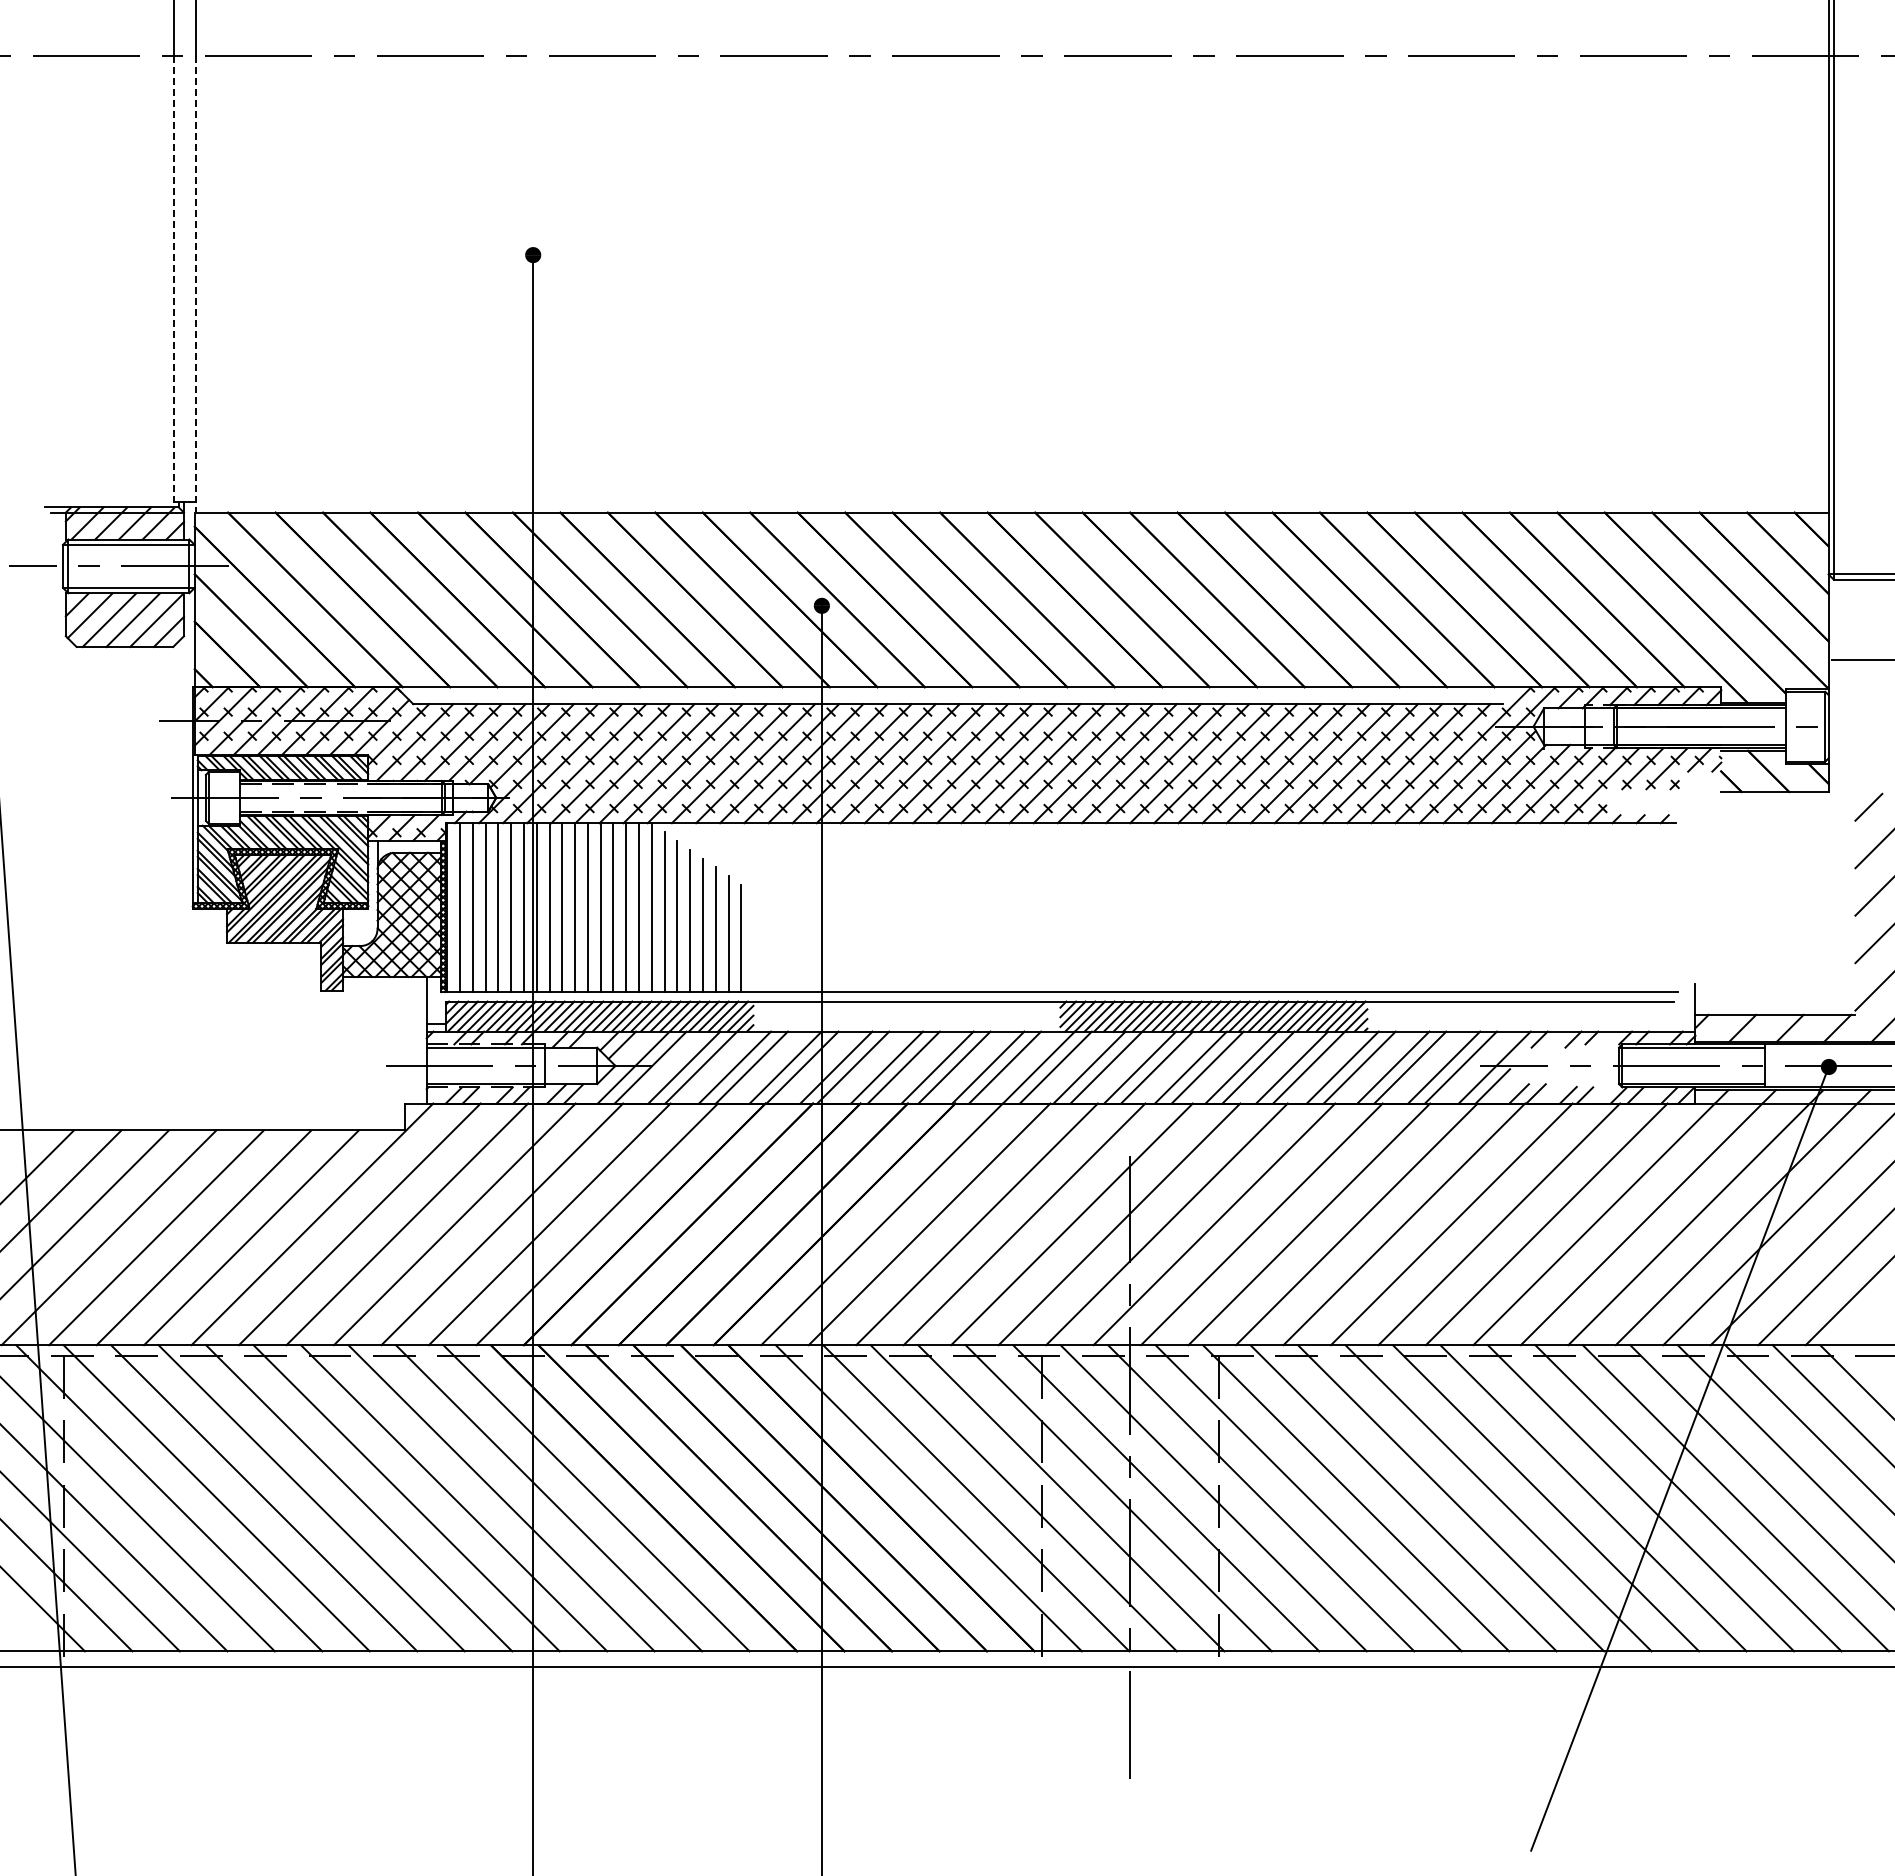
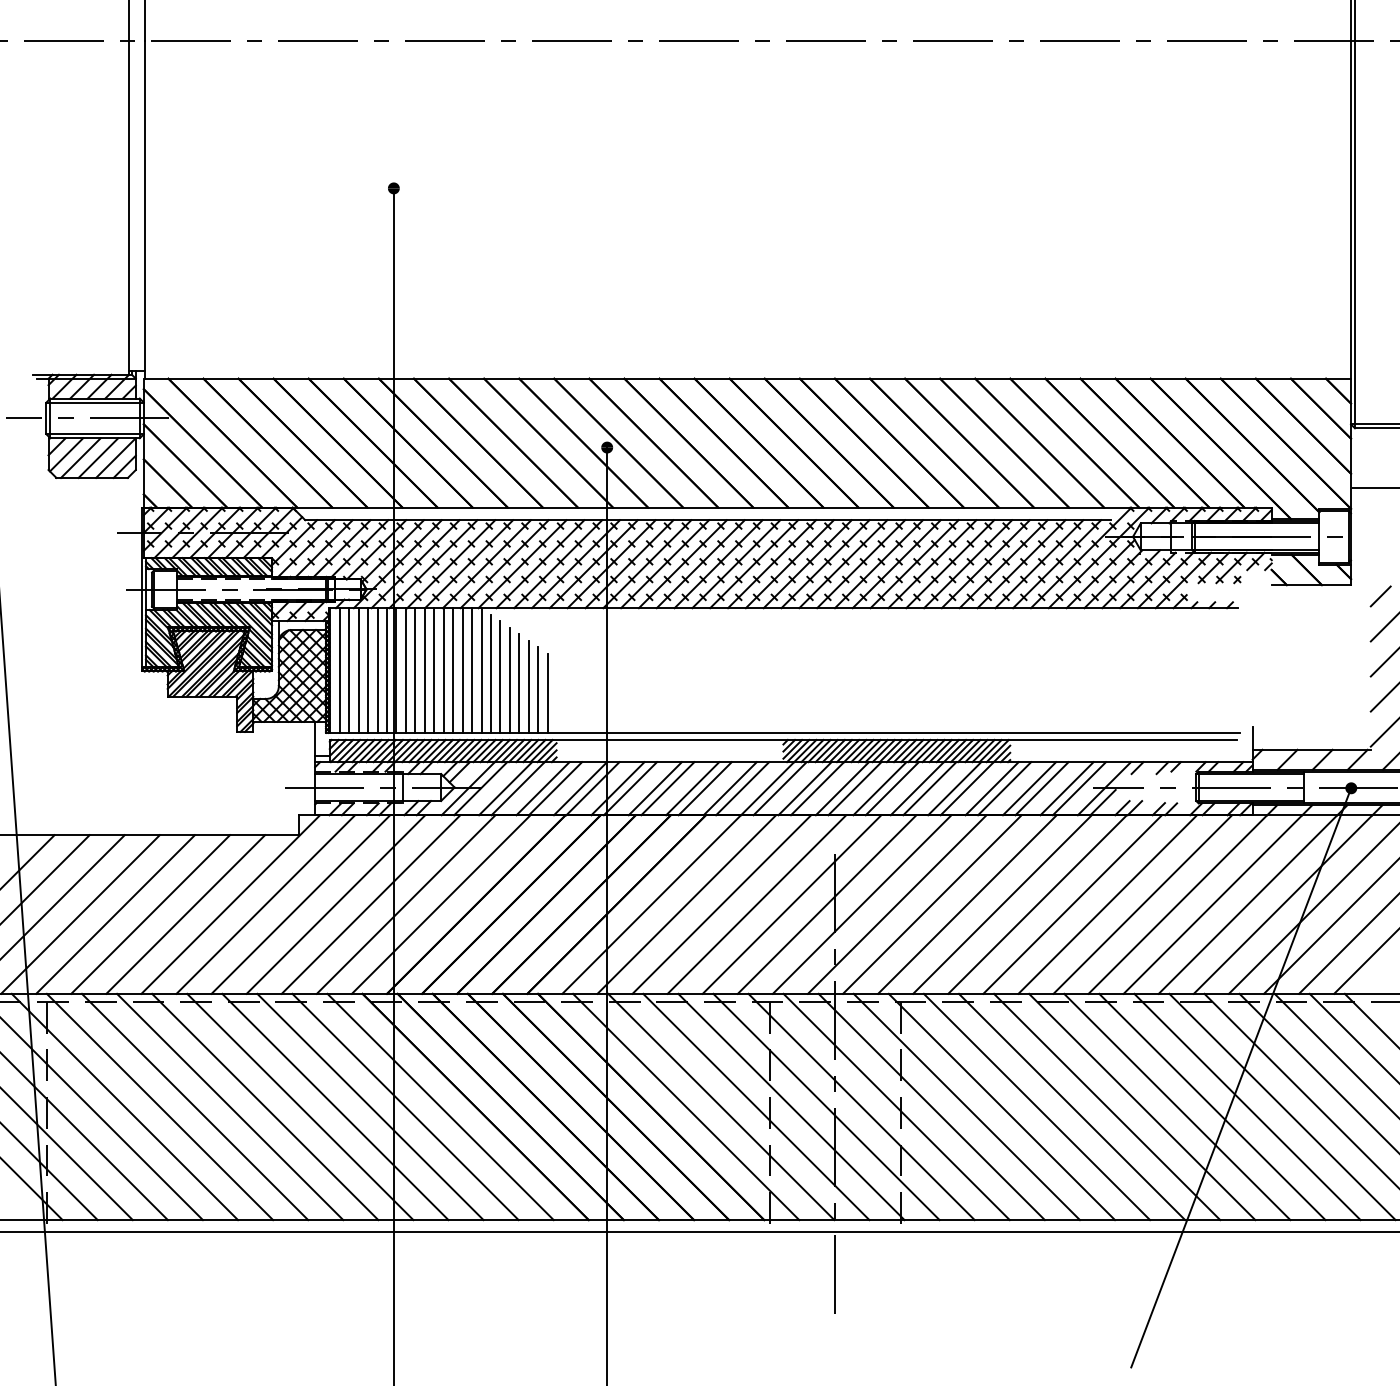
line: (174, 281) -> (128, 207), dashed -> solid
line: (195, 284) -> (144, 210), dashed -> solid

